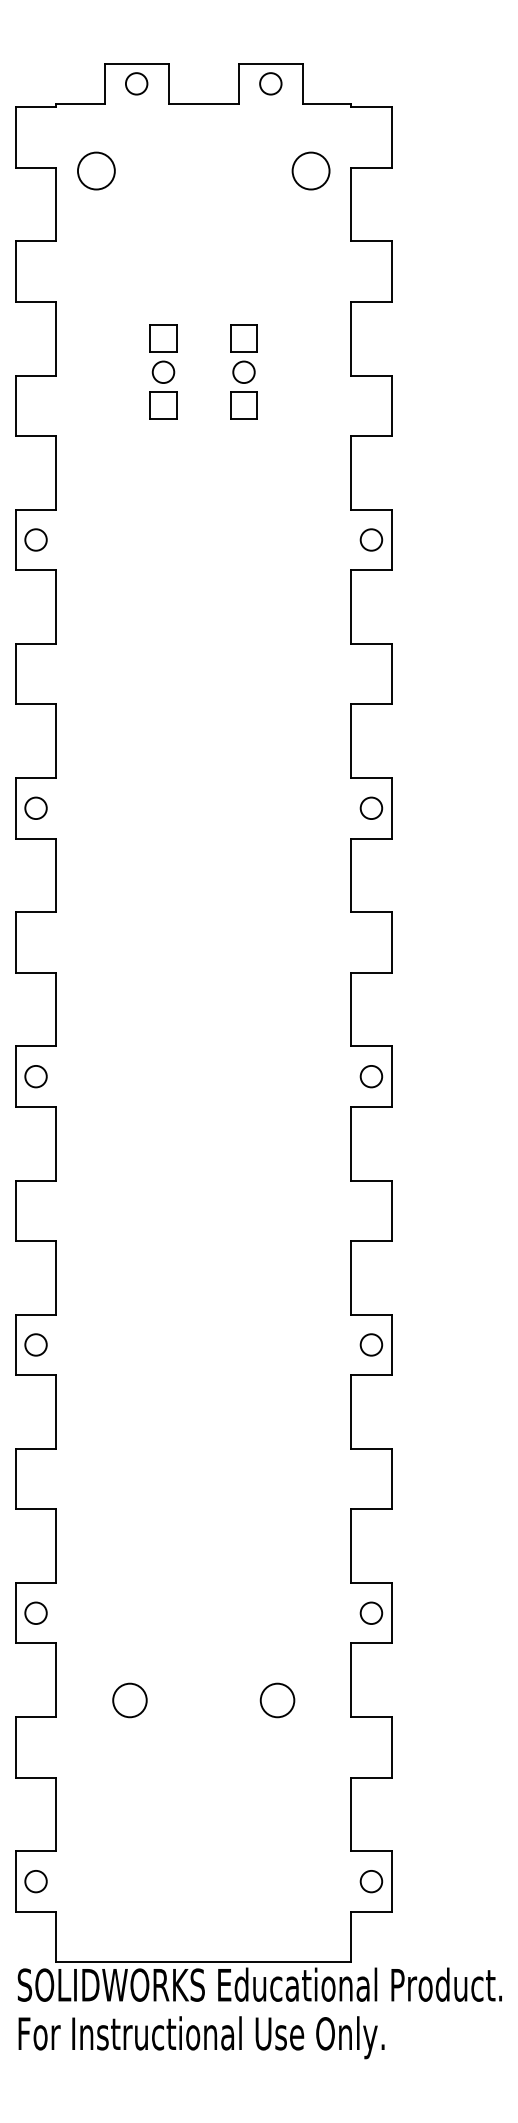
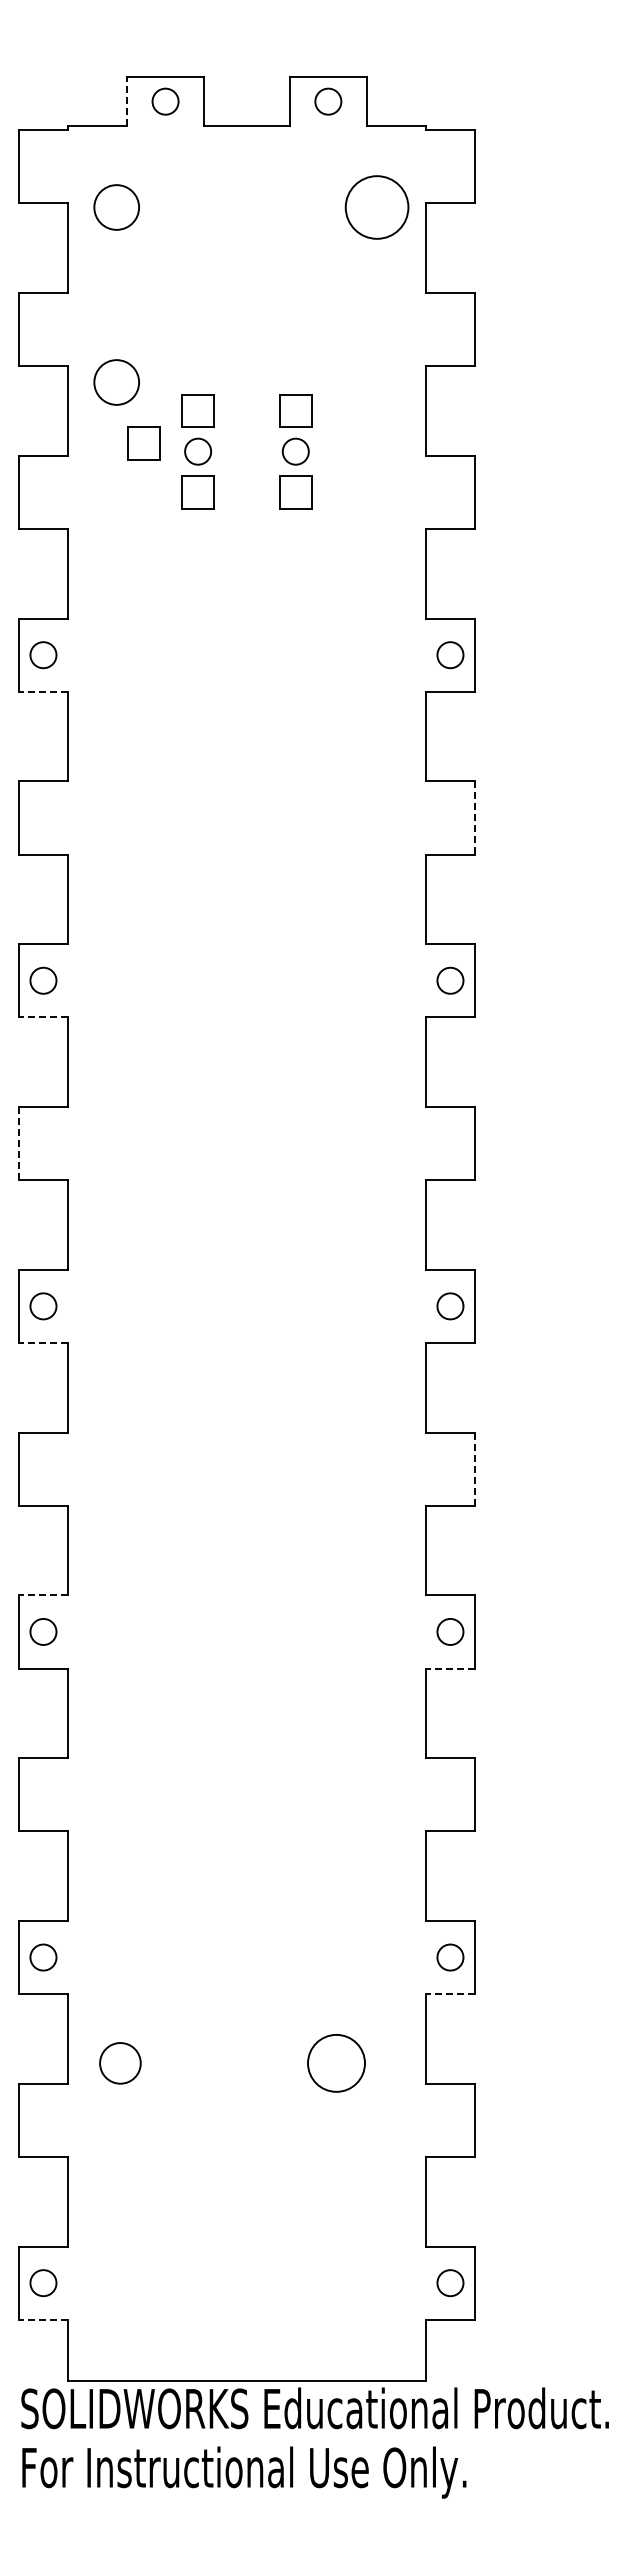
line: (104, 83) -> (126, 101), solid -> dashed
circle: (311, 171) -> (377, 207), size x1.4
circle: (96, 315) -> (116, 382), added
part: (118, 365) -> (143, 443), added
line: (35, 569) -> (42, 691), solid -> dashed
line: (391, 673) -> (474, 817), solid -> dashed
line: (35, 838) -> (42, 1017), solid -> dashed
line: (16, 942) -> (19, 1143), solid -> dashed
line: (35, 1107) -> (42, 1343), solid -> dashed
line: (391, 1211) -> (474, 1469), solid -> dashed
line: (35, 1314) -> (42, 1595), solid -> dashed
line: (370, 1375) -> (449, 1668), solid -> dashed
line: (370, 1643) -> (449, 1994), solid -> dashed
circle: (130, 1700) -> (120, 2063), moved
circle: (277, 1700) -> (336, 2063), size x1.4
line: (35, 1911) -> (42, 2319), solid -> dashed

